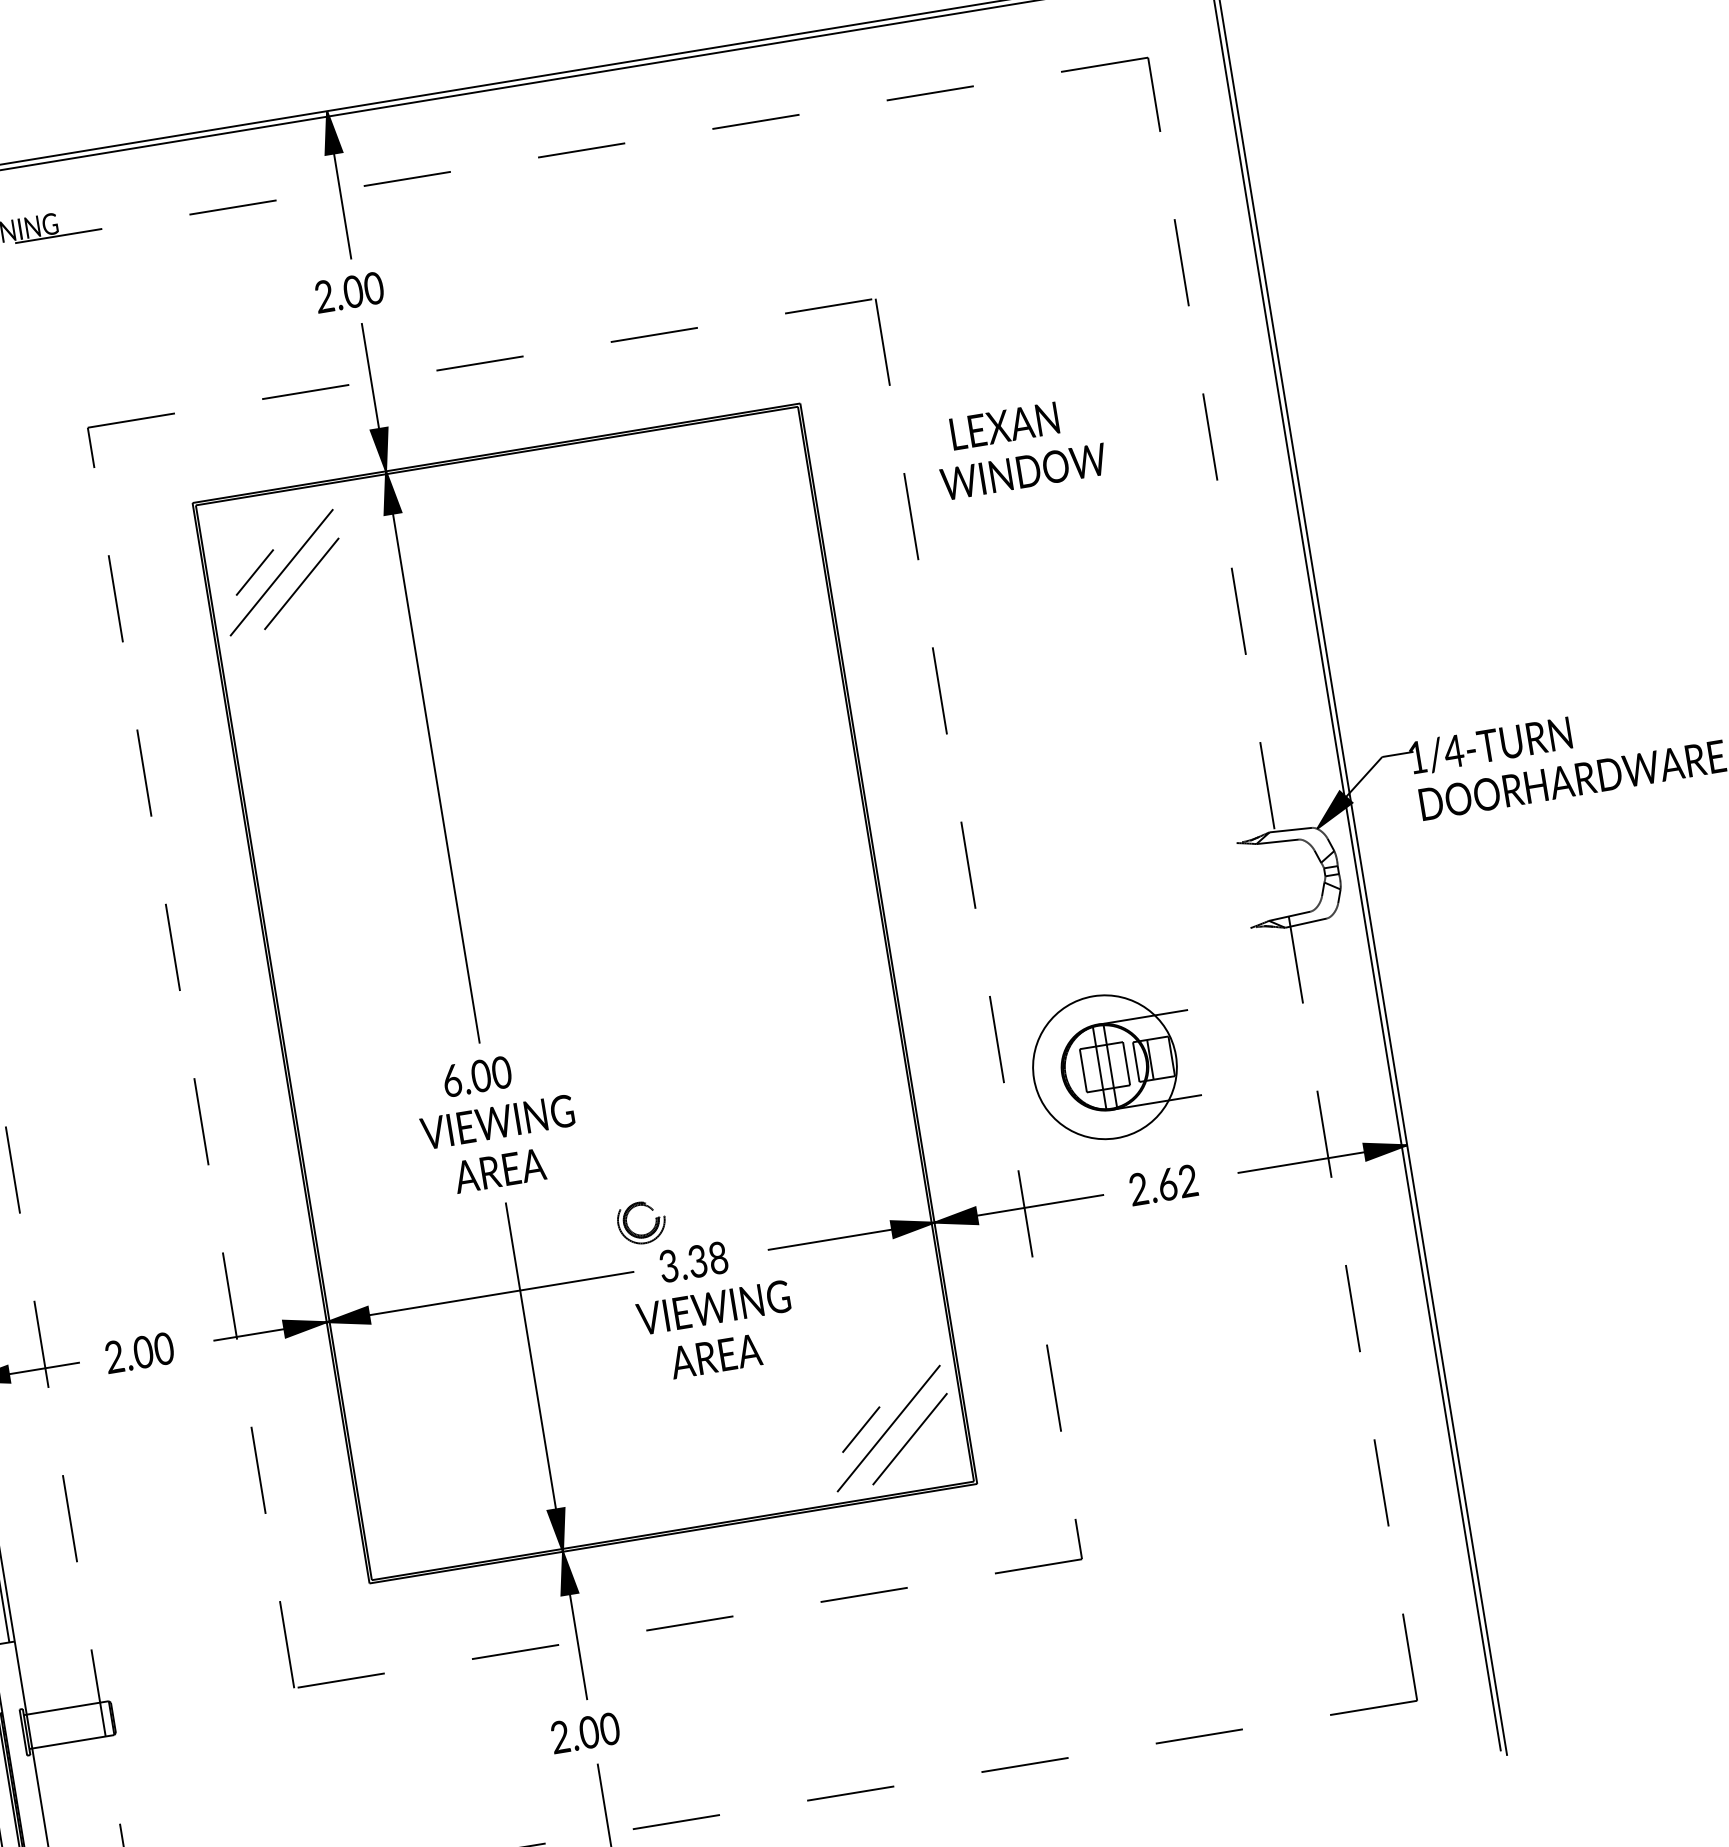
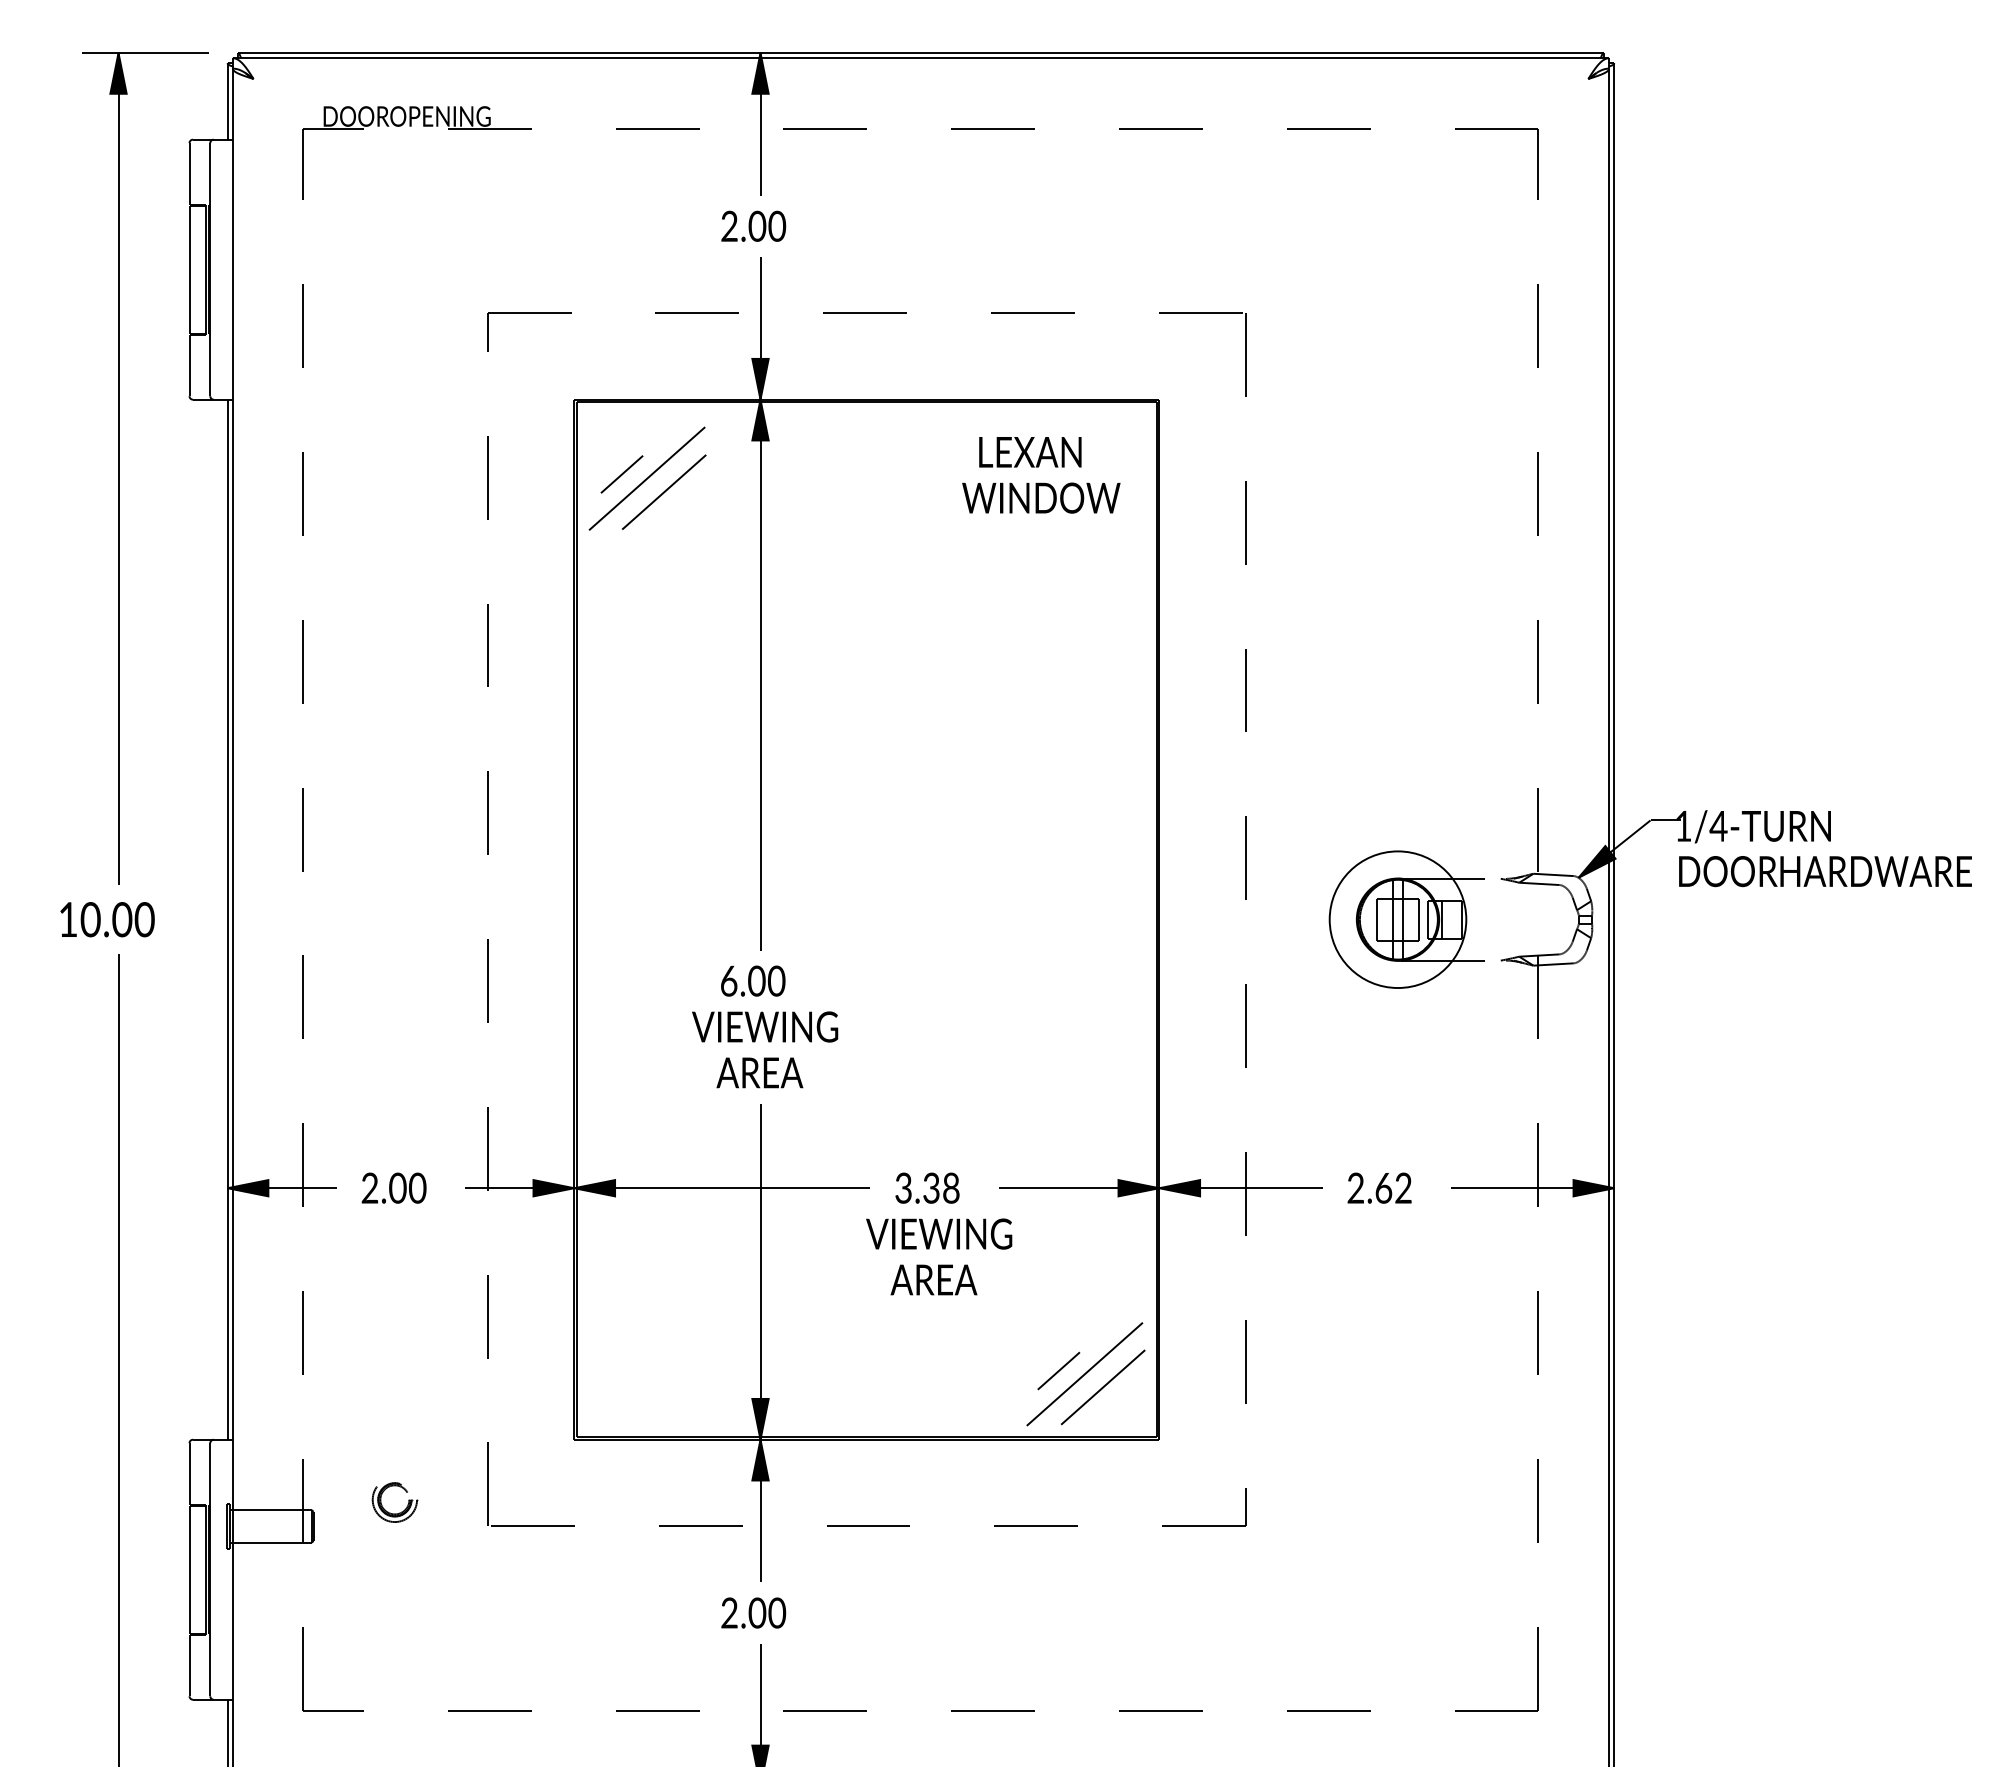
text: (1020, 448) -> (1041, 475), moved
part: (1113, 1065) -> (1406, 919), moved
part: (638, 1234) -> (390, 1512), moved

